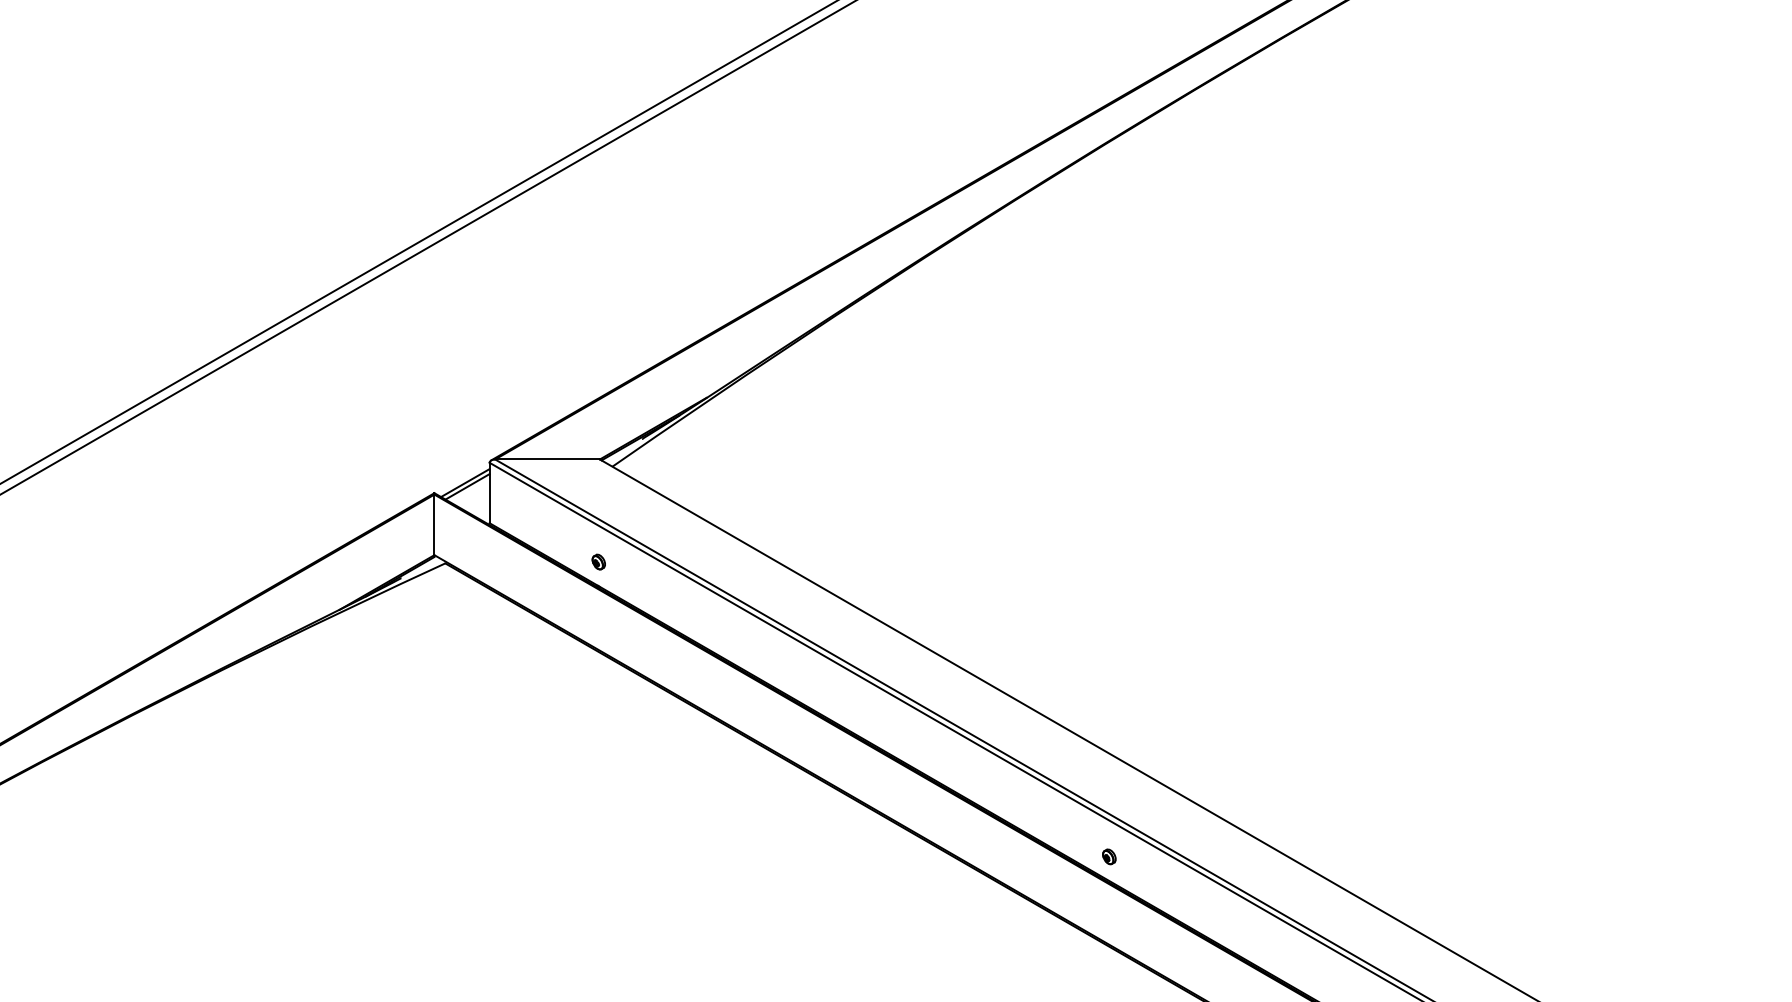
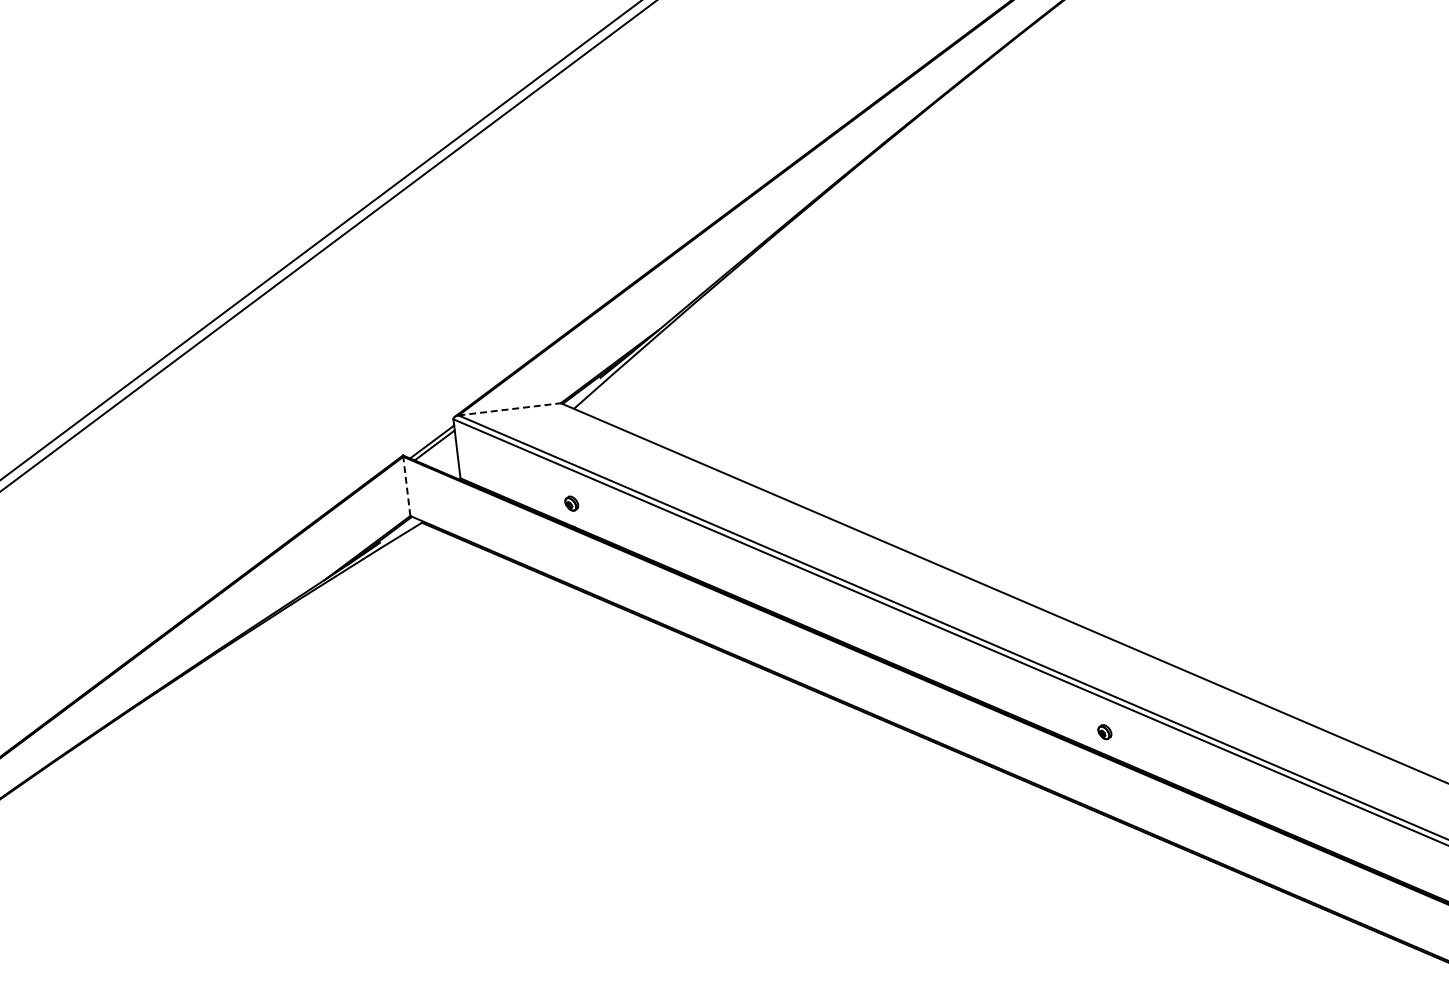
line: (548, 459) -> (510, 409), solid -> dashed
line: (434, 524) -> (406, 486), solid -> dashed

